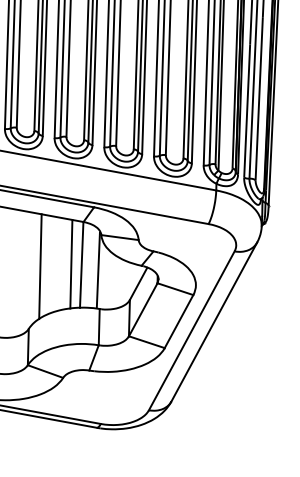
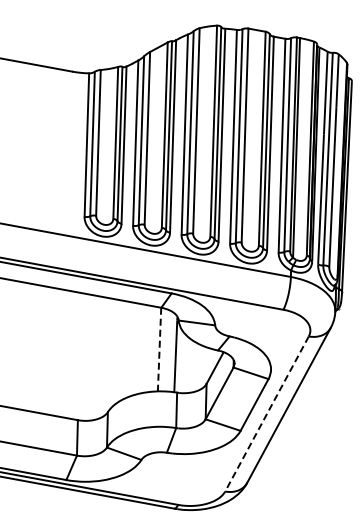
line: (71, 263) -> (149, 348), removed
line: (81, 264) -> (159, 349), solid -> dashed
line: (40, 266) -> (119, 351), removed
line: (191, 331) -> (266, 414), solid -> dashed

